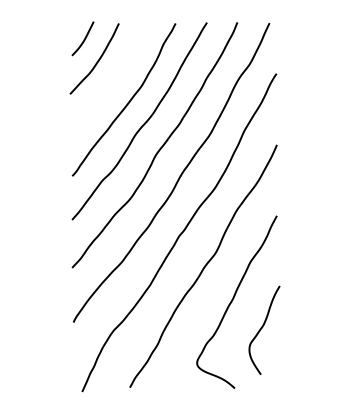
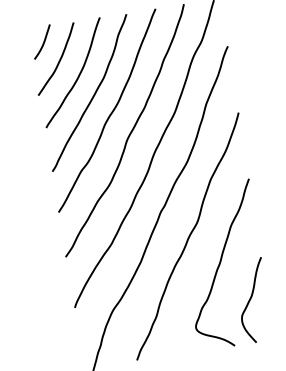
curve: (114, 80) -> (77, 76), added
curve: (263, 327) -> (252, 298), moved

